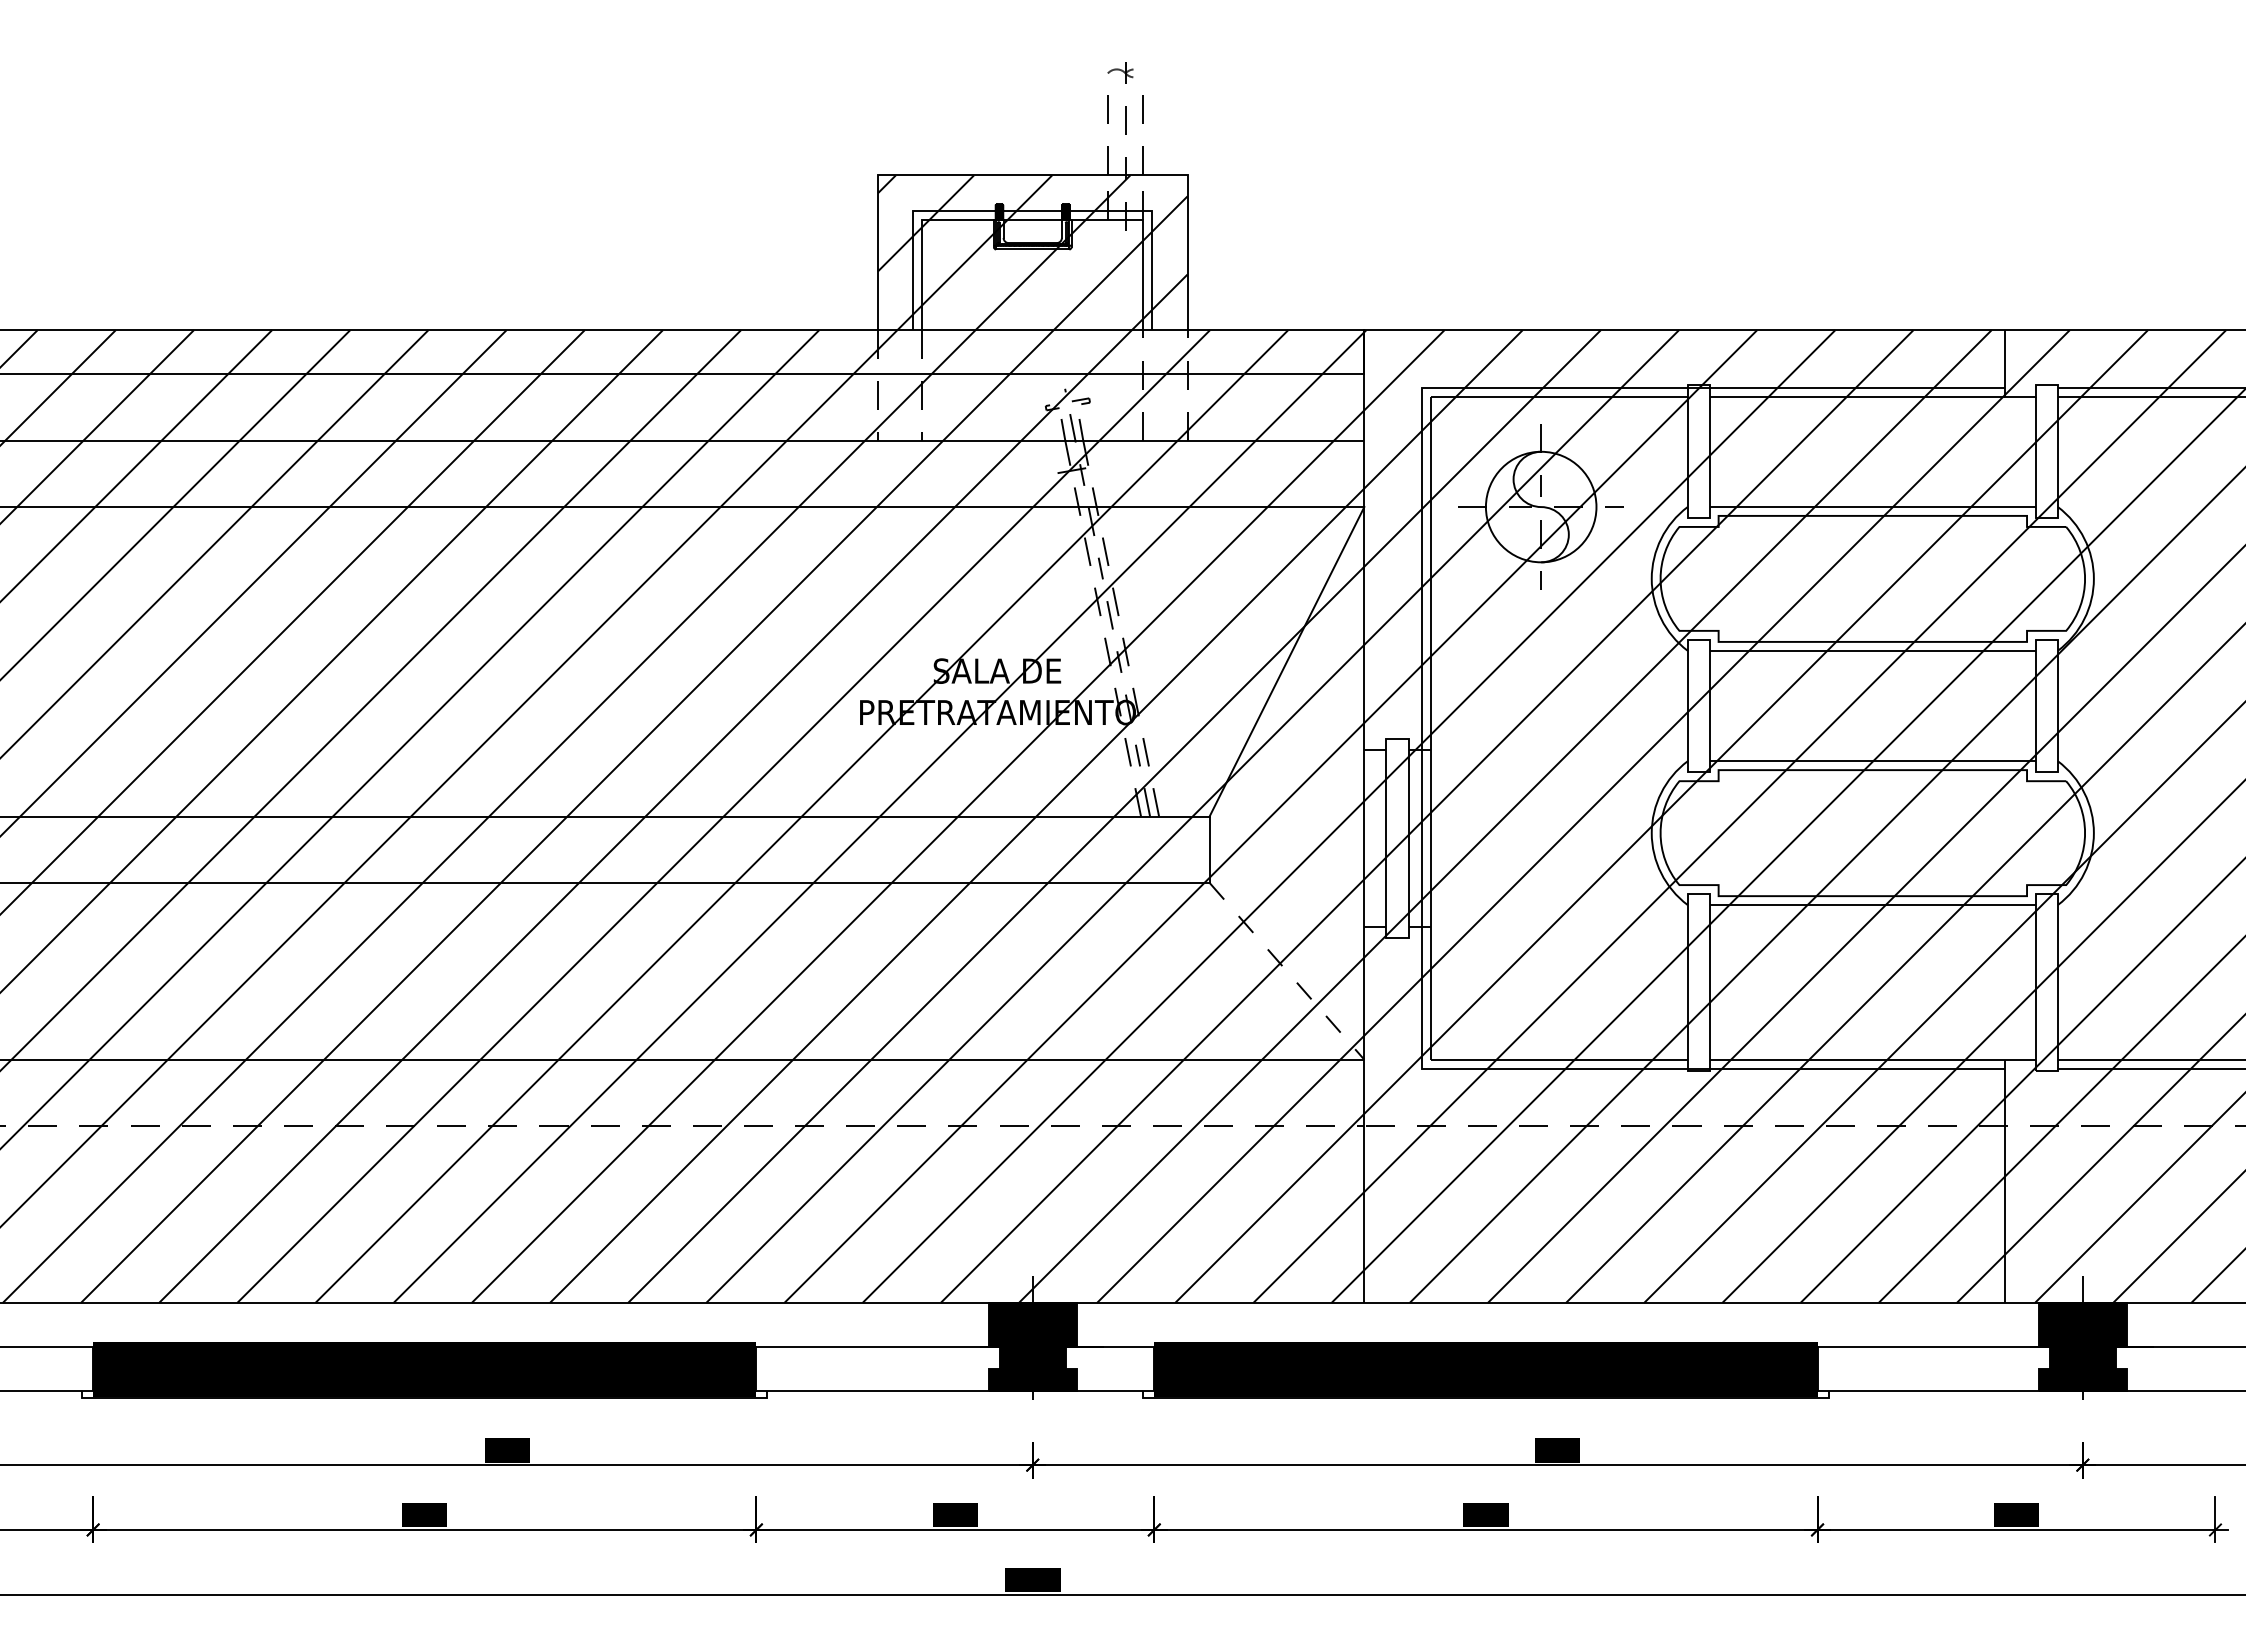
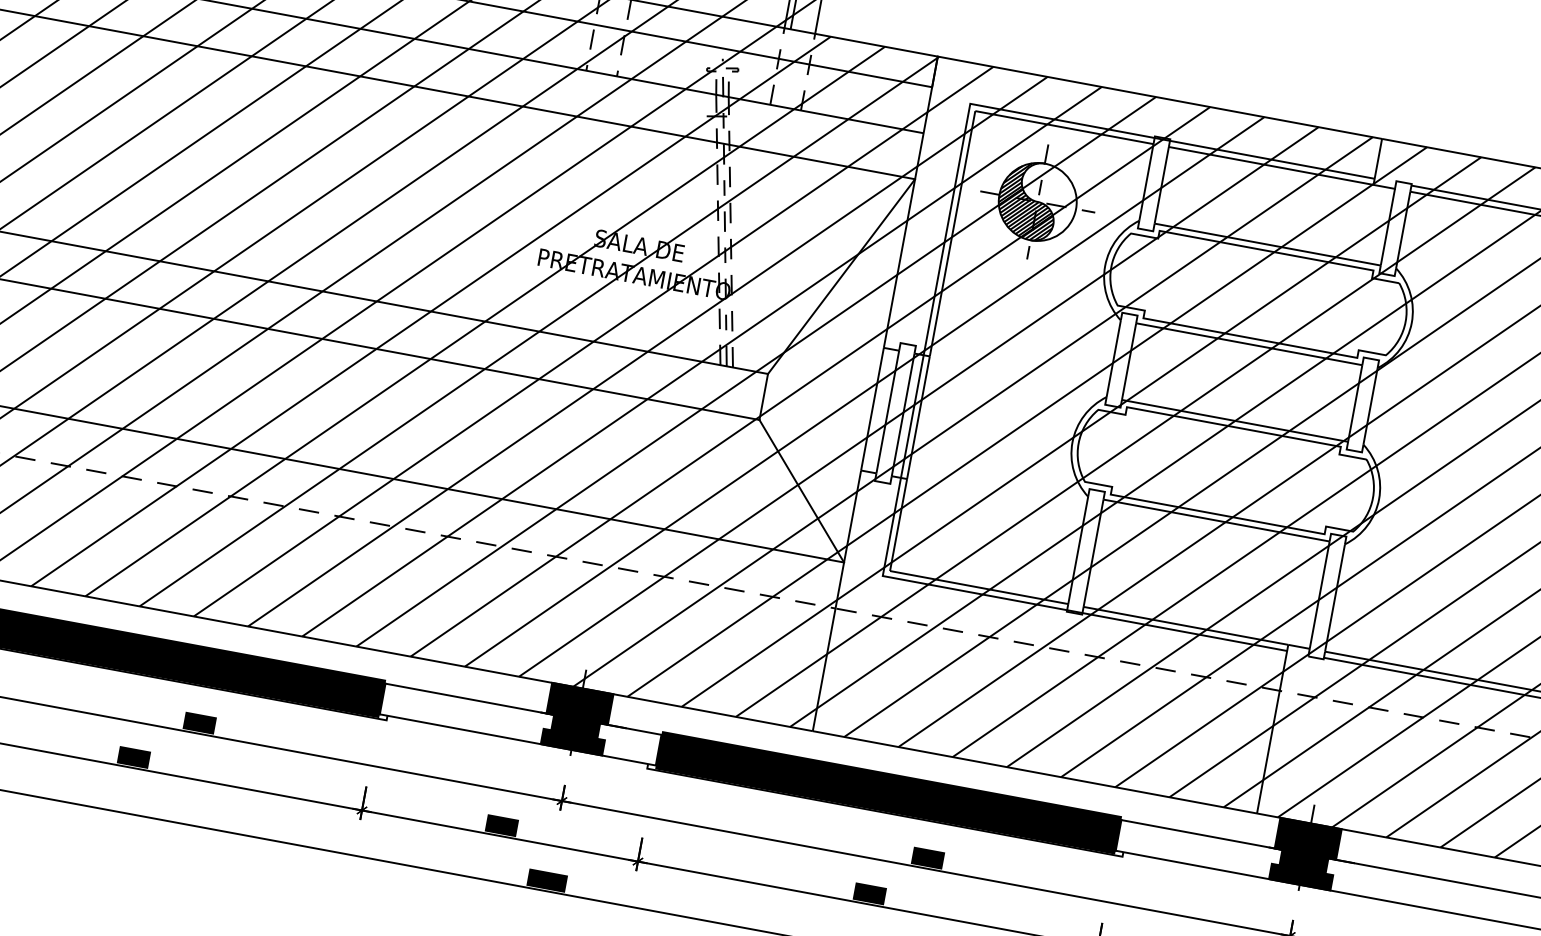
hatch: (1526, 506) -> (1027, 199), added
line: (1286, 971) -> (801, 491), dashed -> solid

